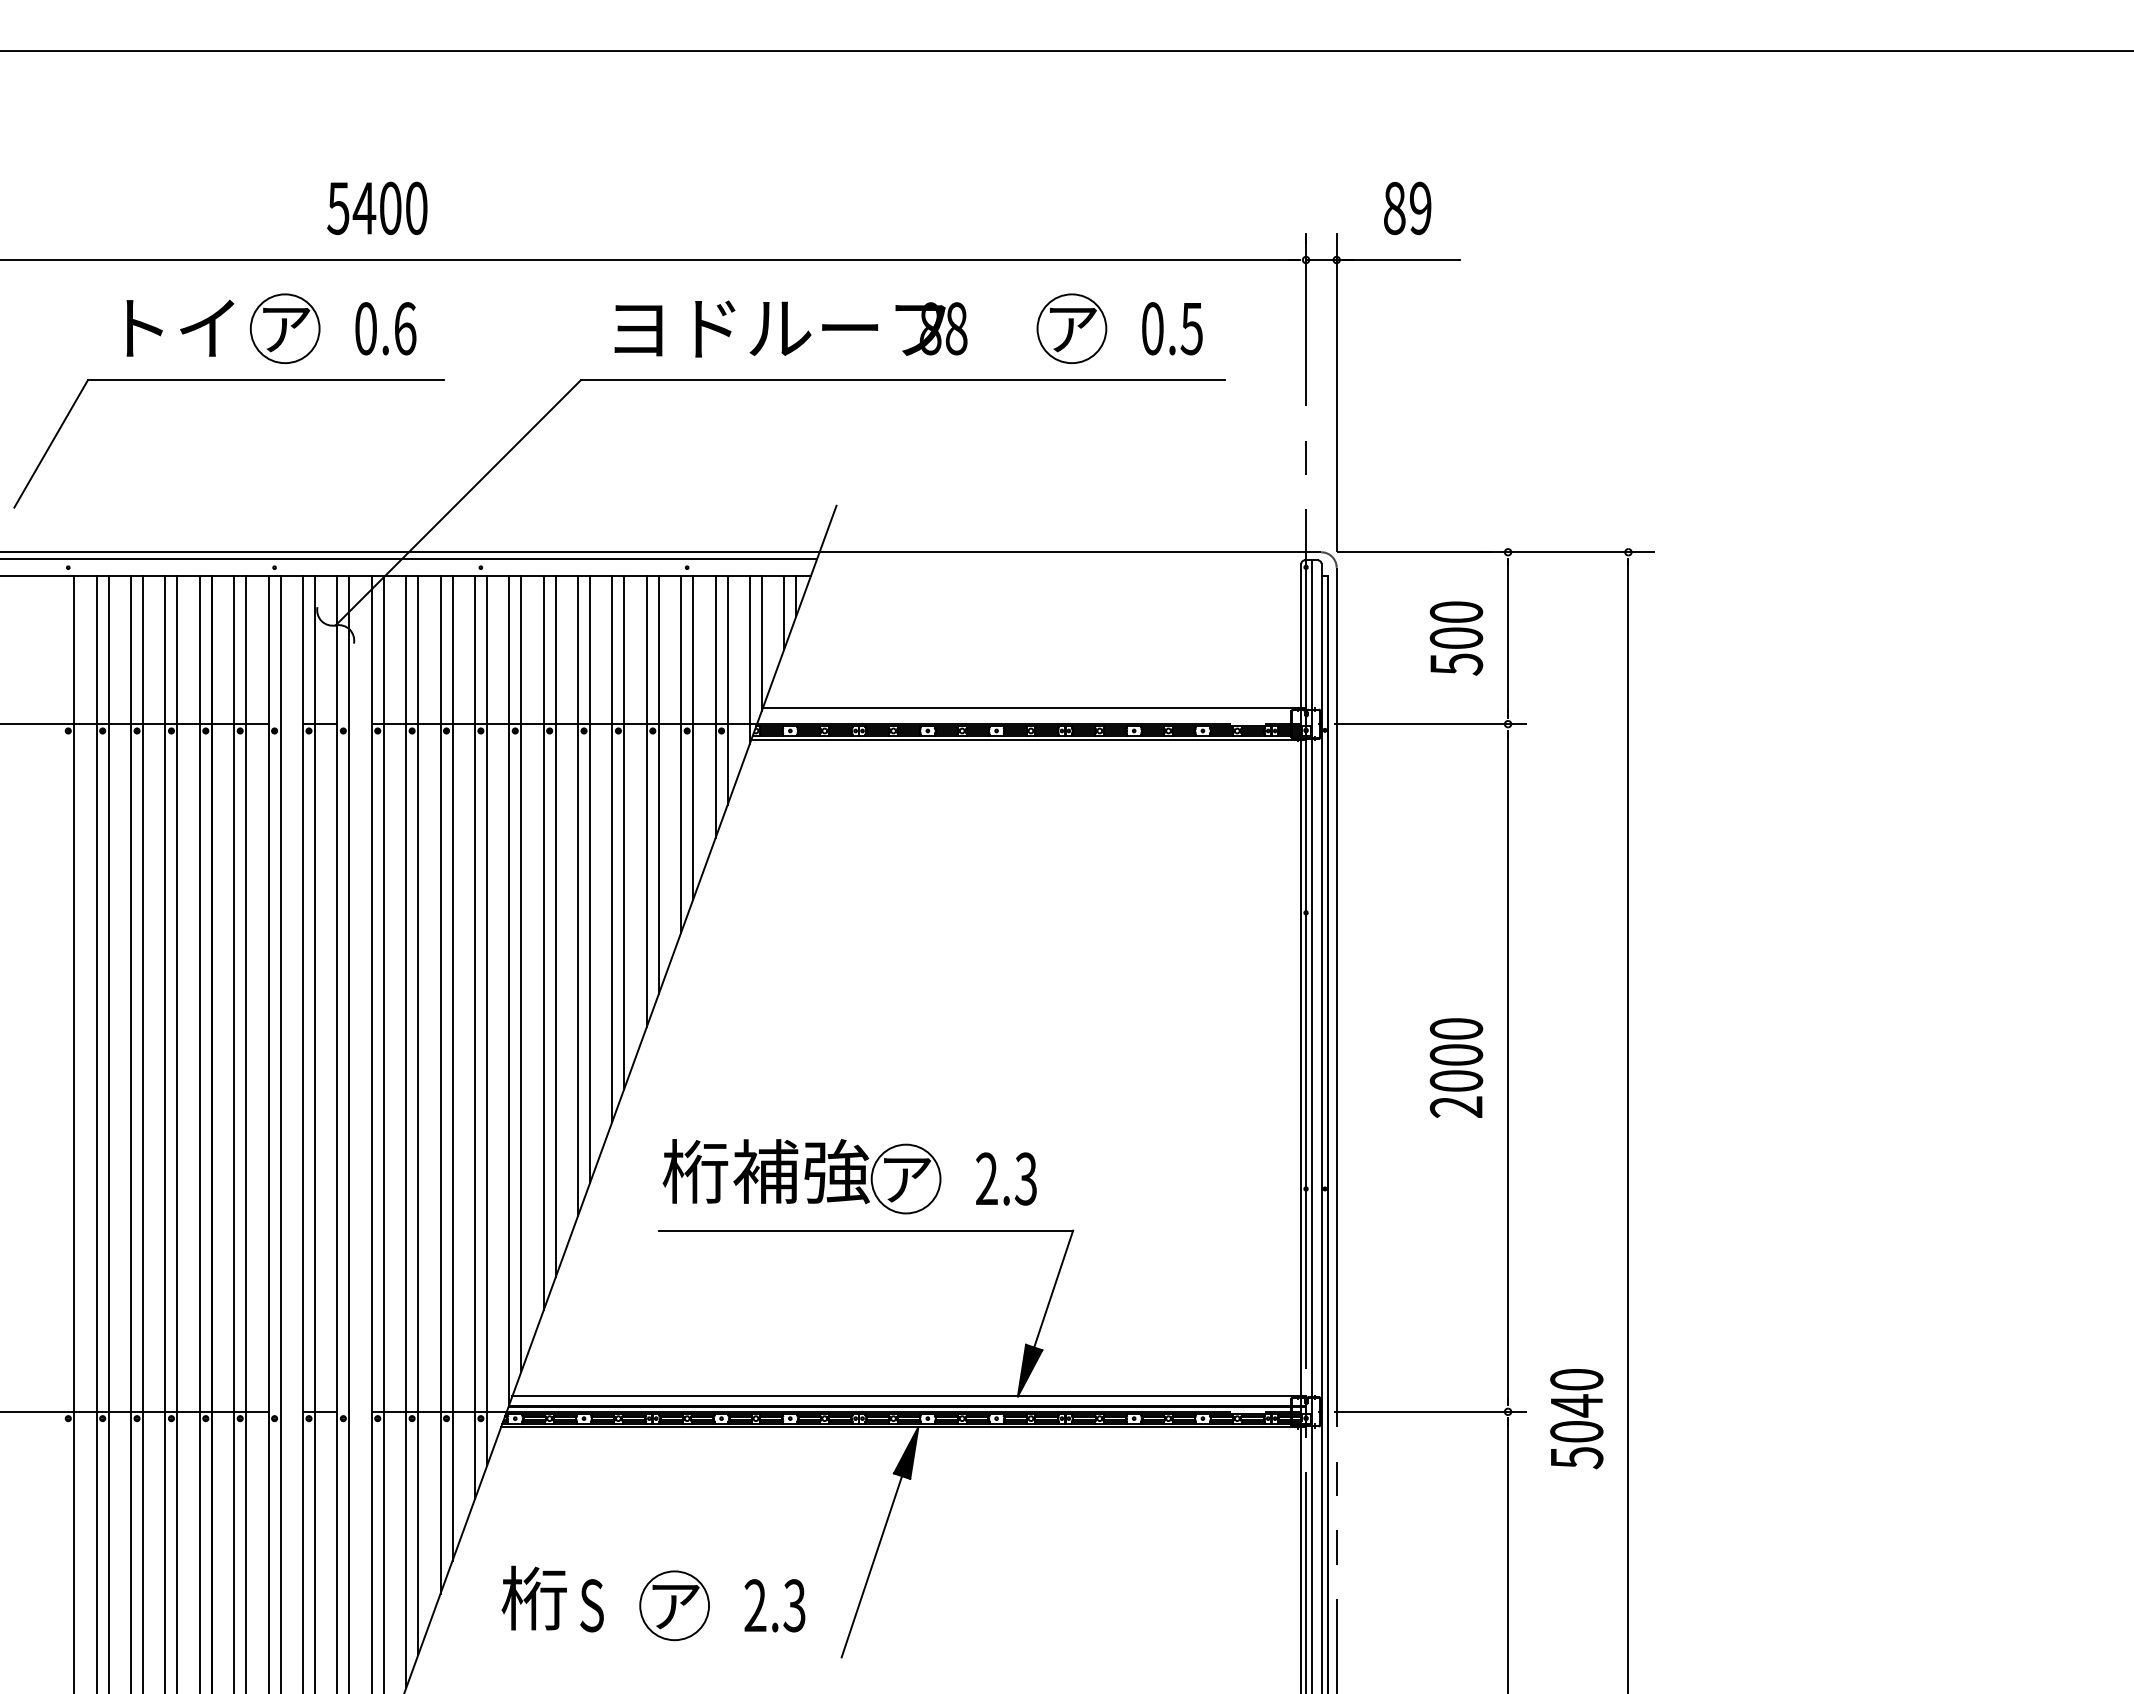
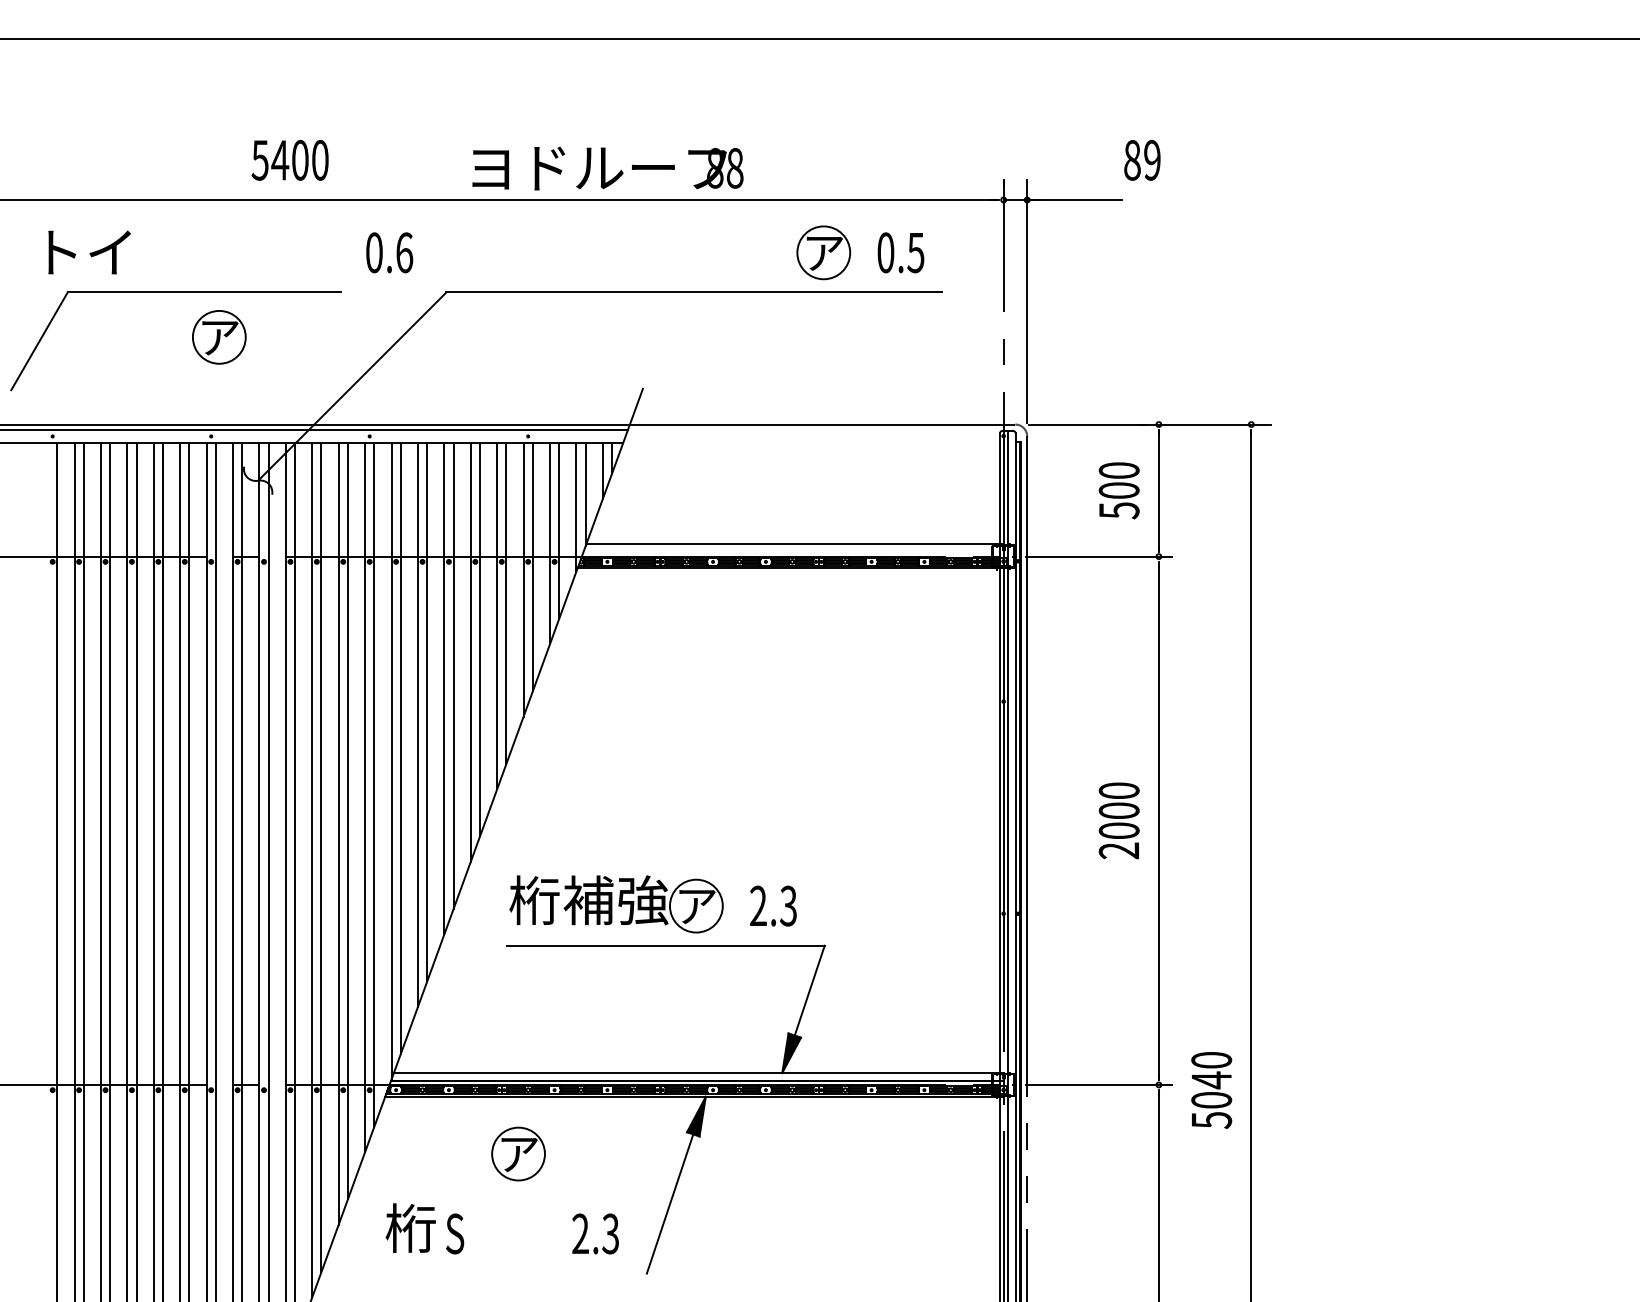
text: (1407, 208) -> (1142, 160), moved
text: (180, 327) -> (89, 251), moved
part: (284, 328) -> (218, 337), moved
text: (385, 328) -> (389, 252), moved
text: (790, 328) -> (607, 168), moved
part: (674, 1605) -> (518, 1153), moved

